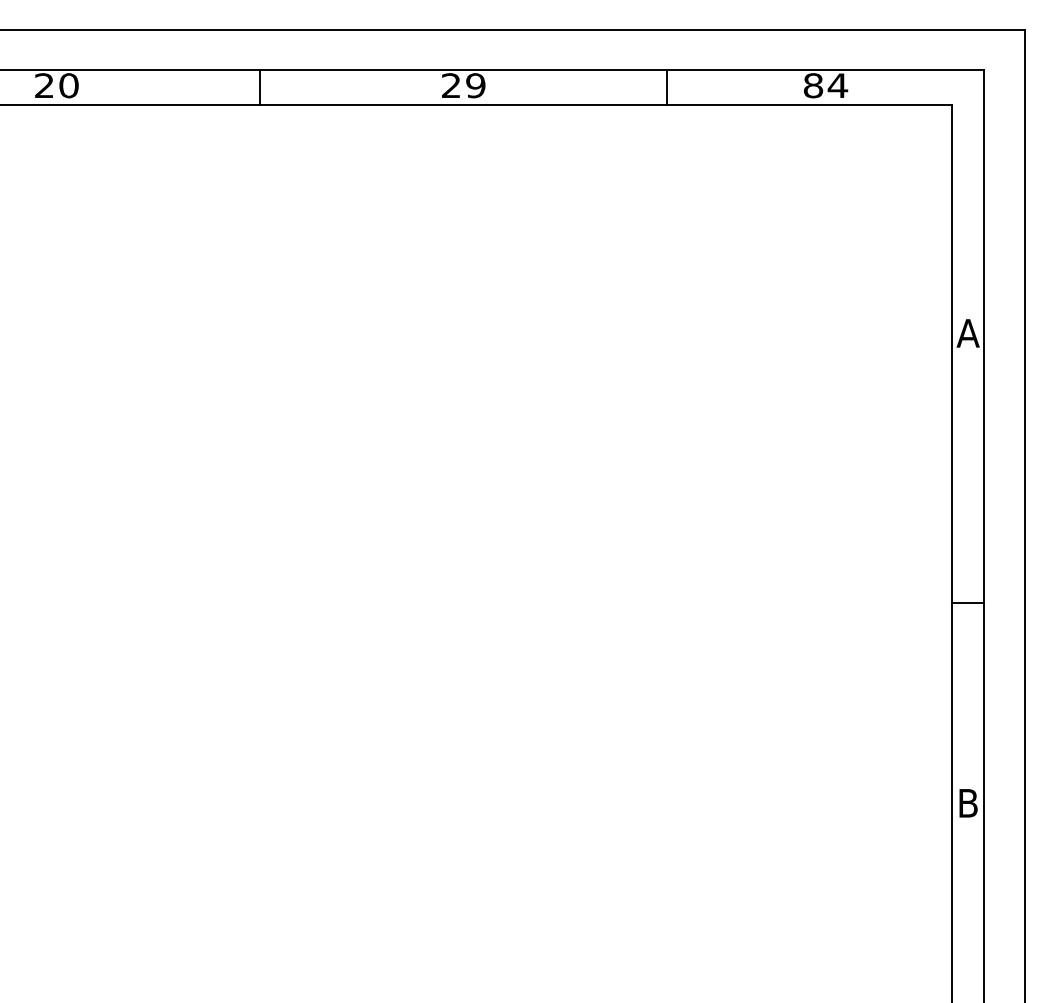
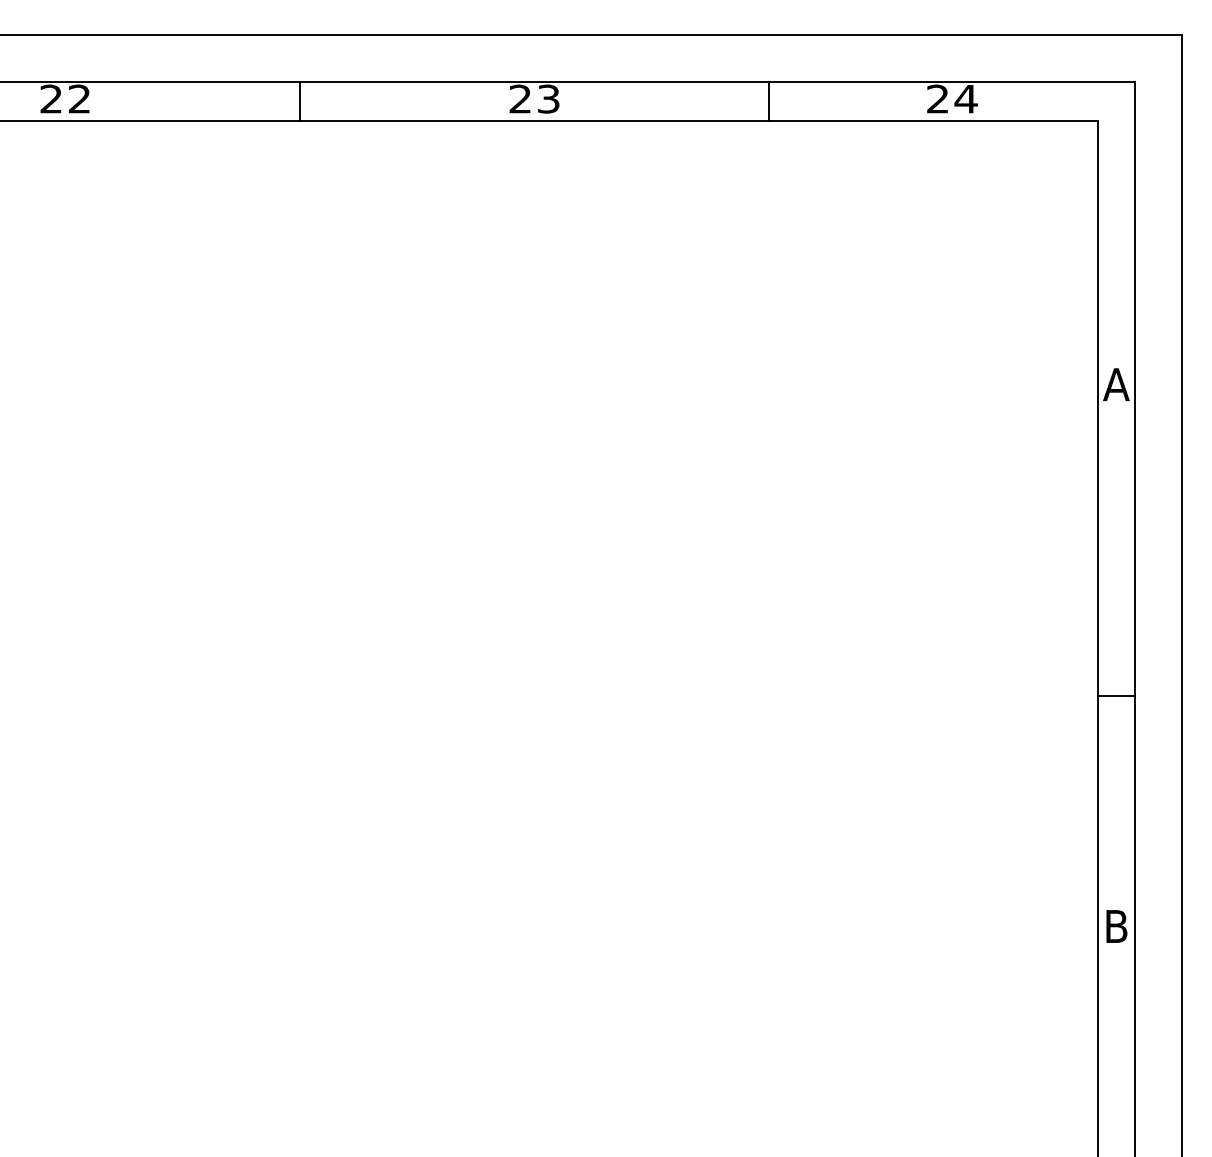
text: (68, 85) -> (79, 98), 20 -> 22
text: (475, 85) -> (548, 98), 29 -> 23
text: (813, 85) -> (938, 98), 84 -> 24

